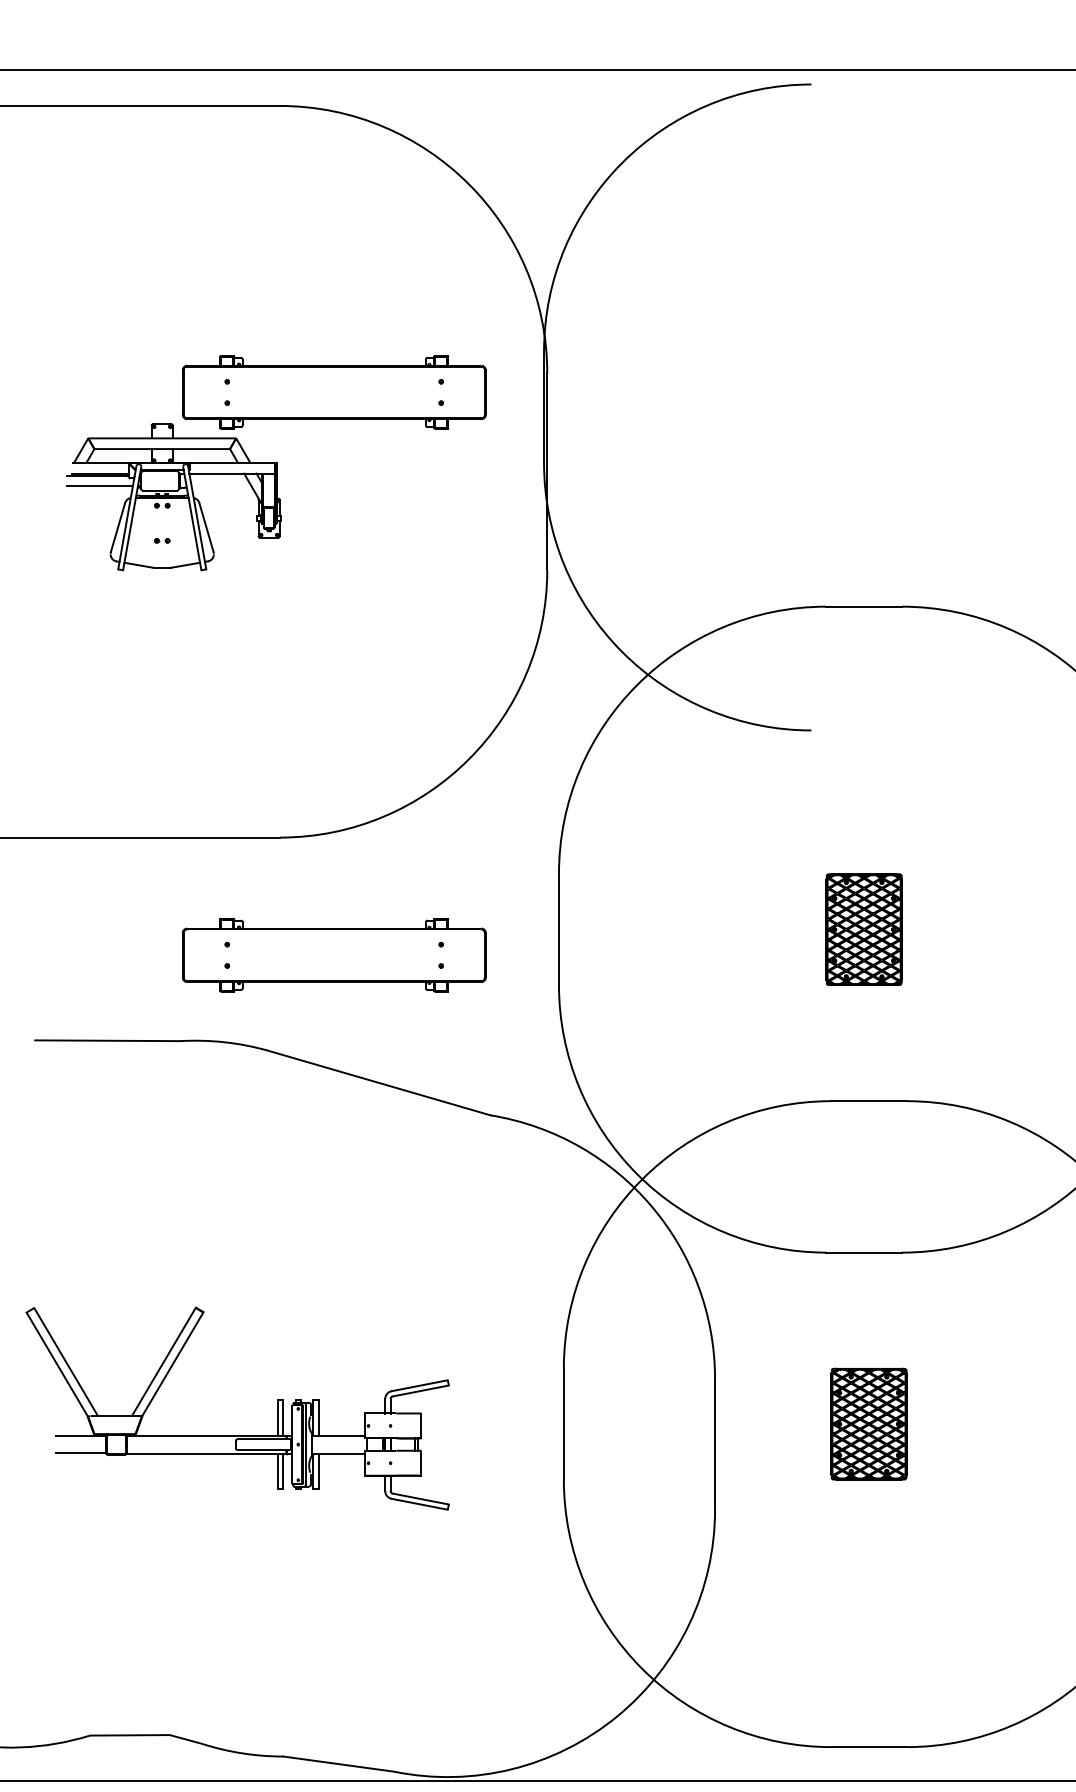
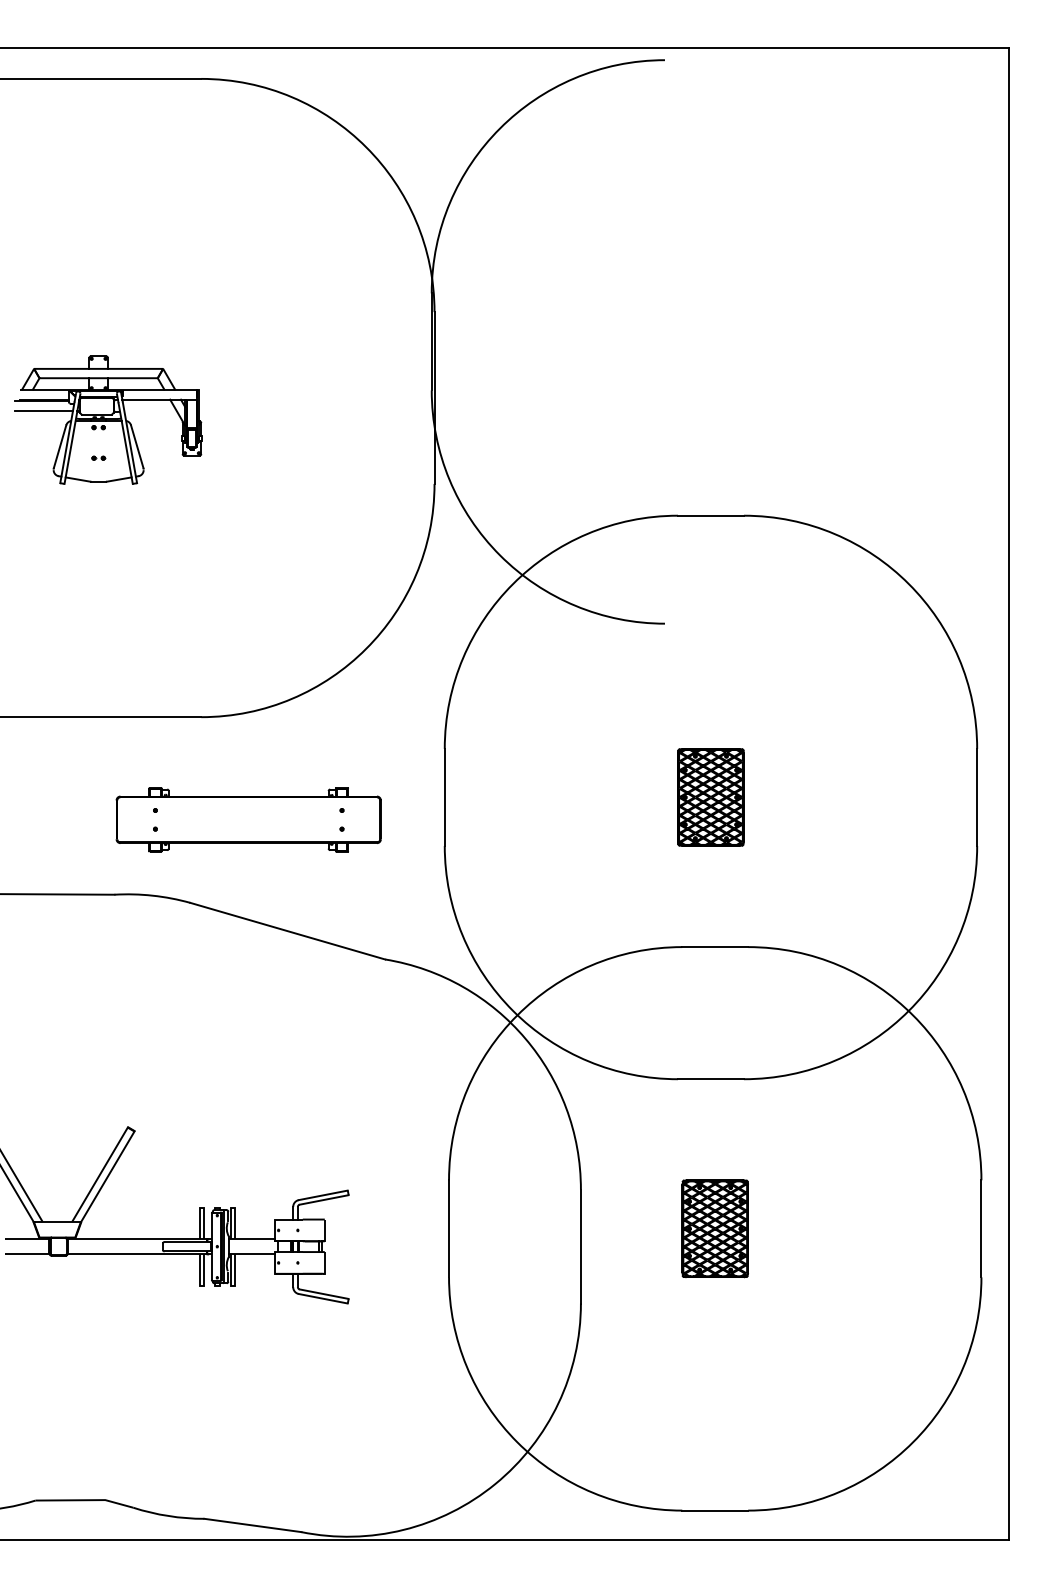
part: (334, 392) -> (248, 328), removed

